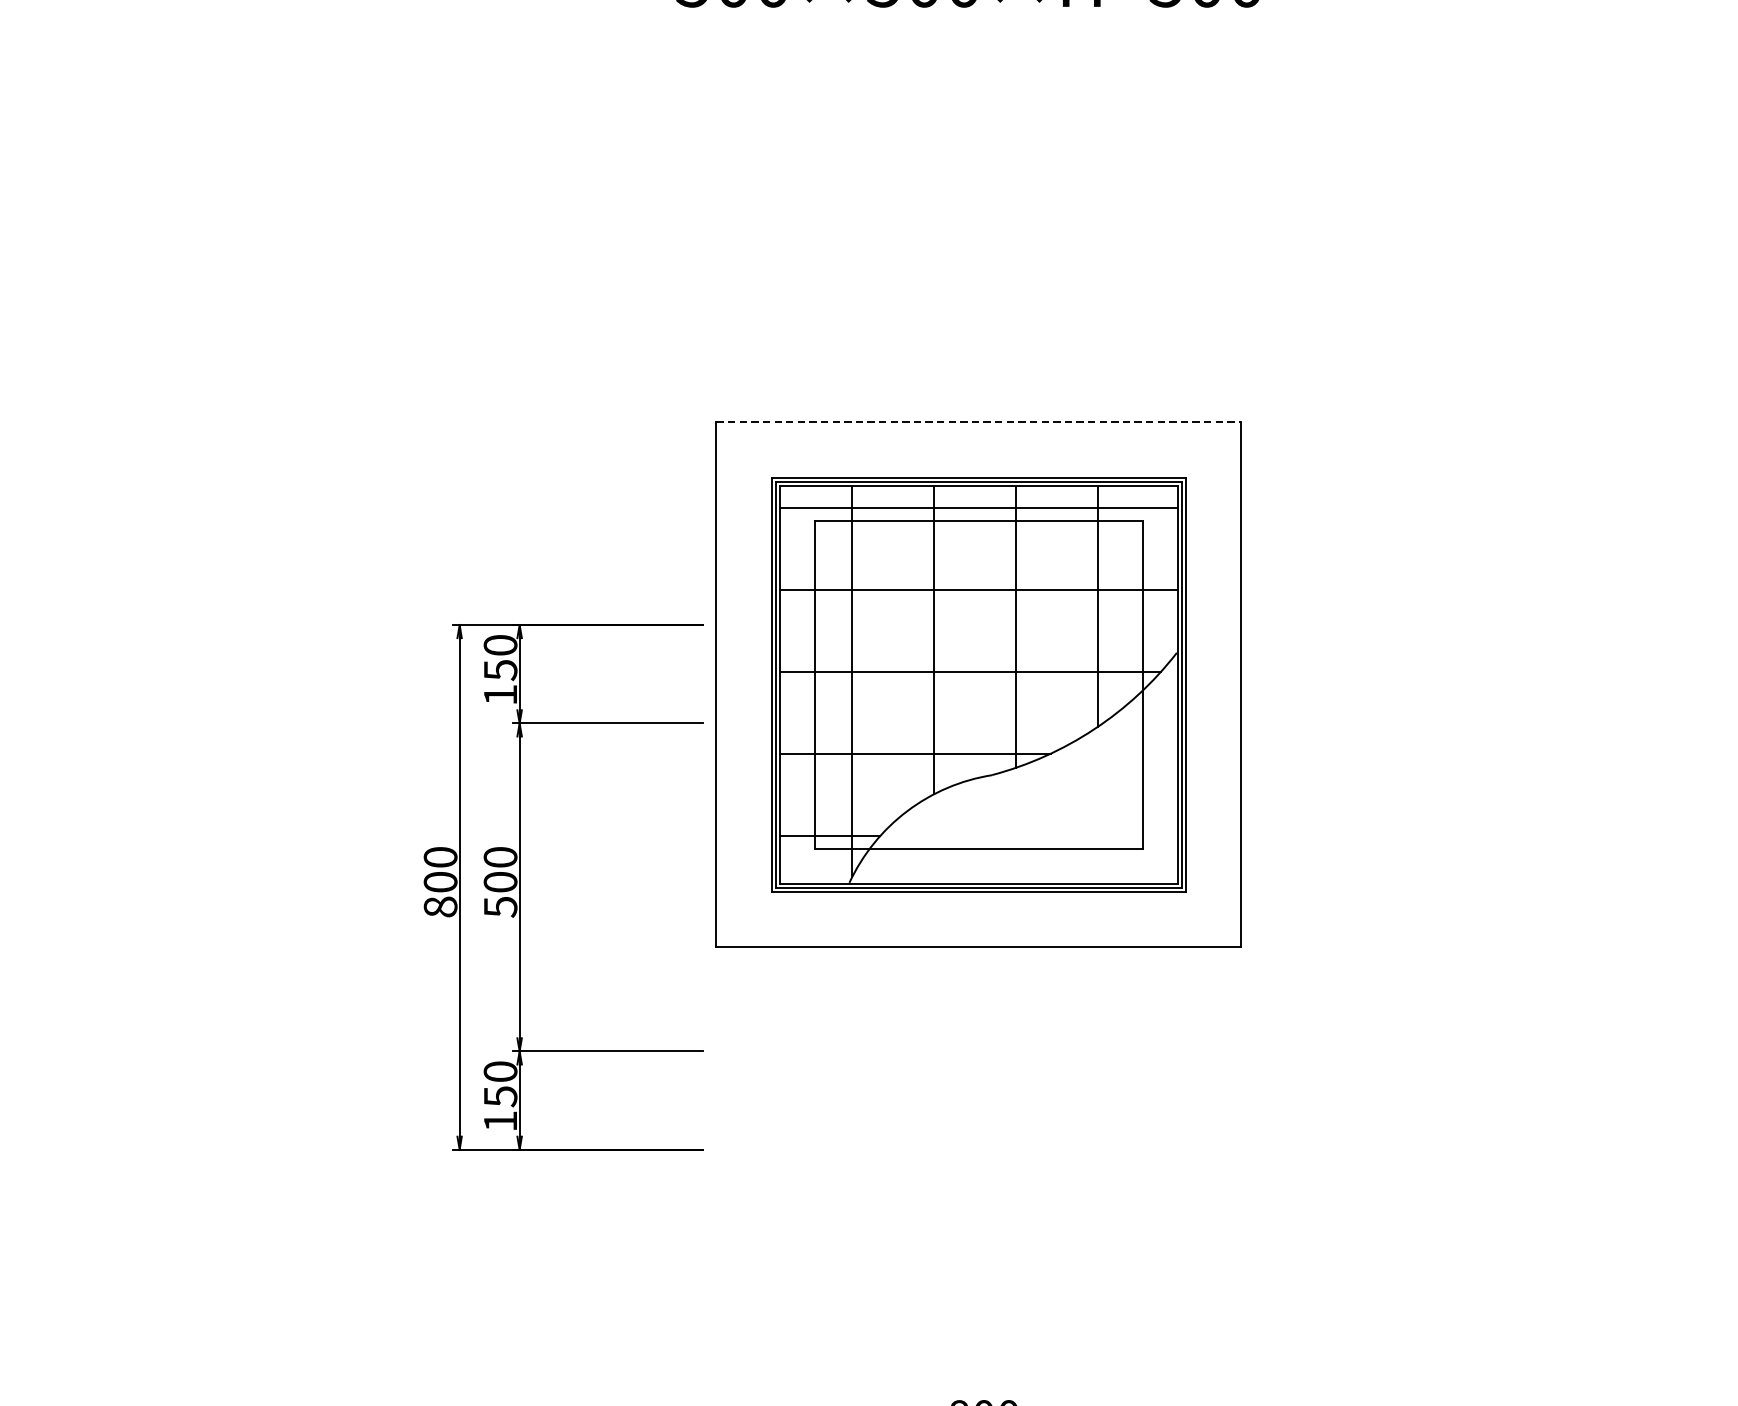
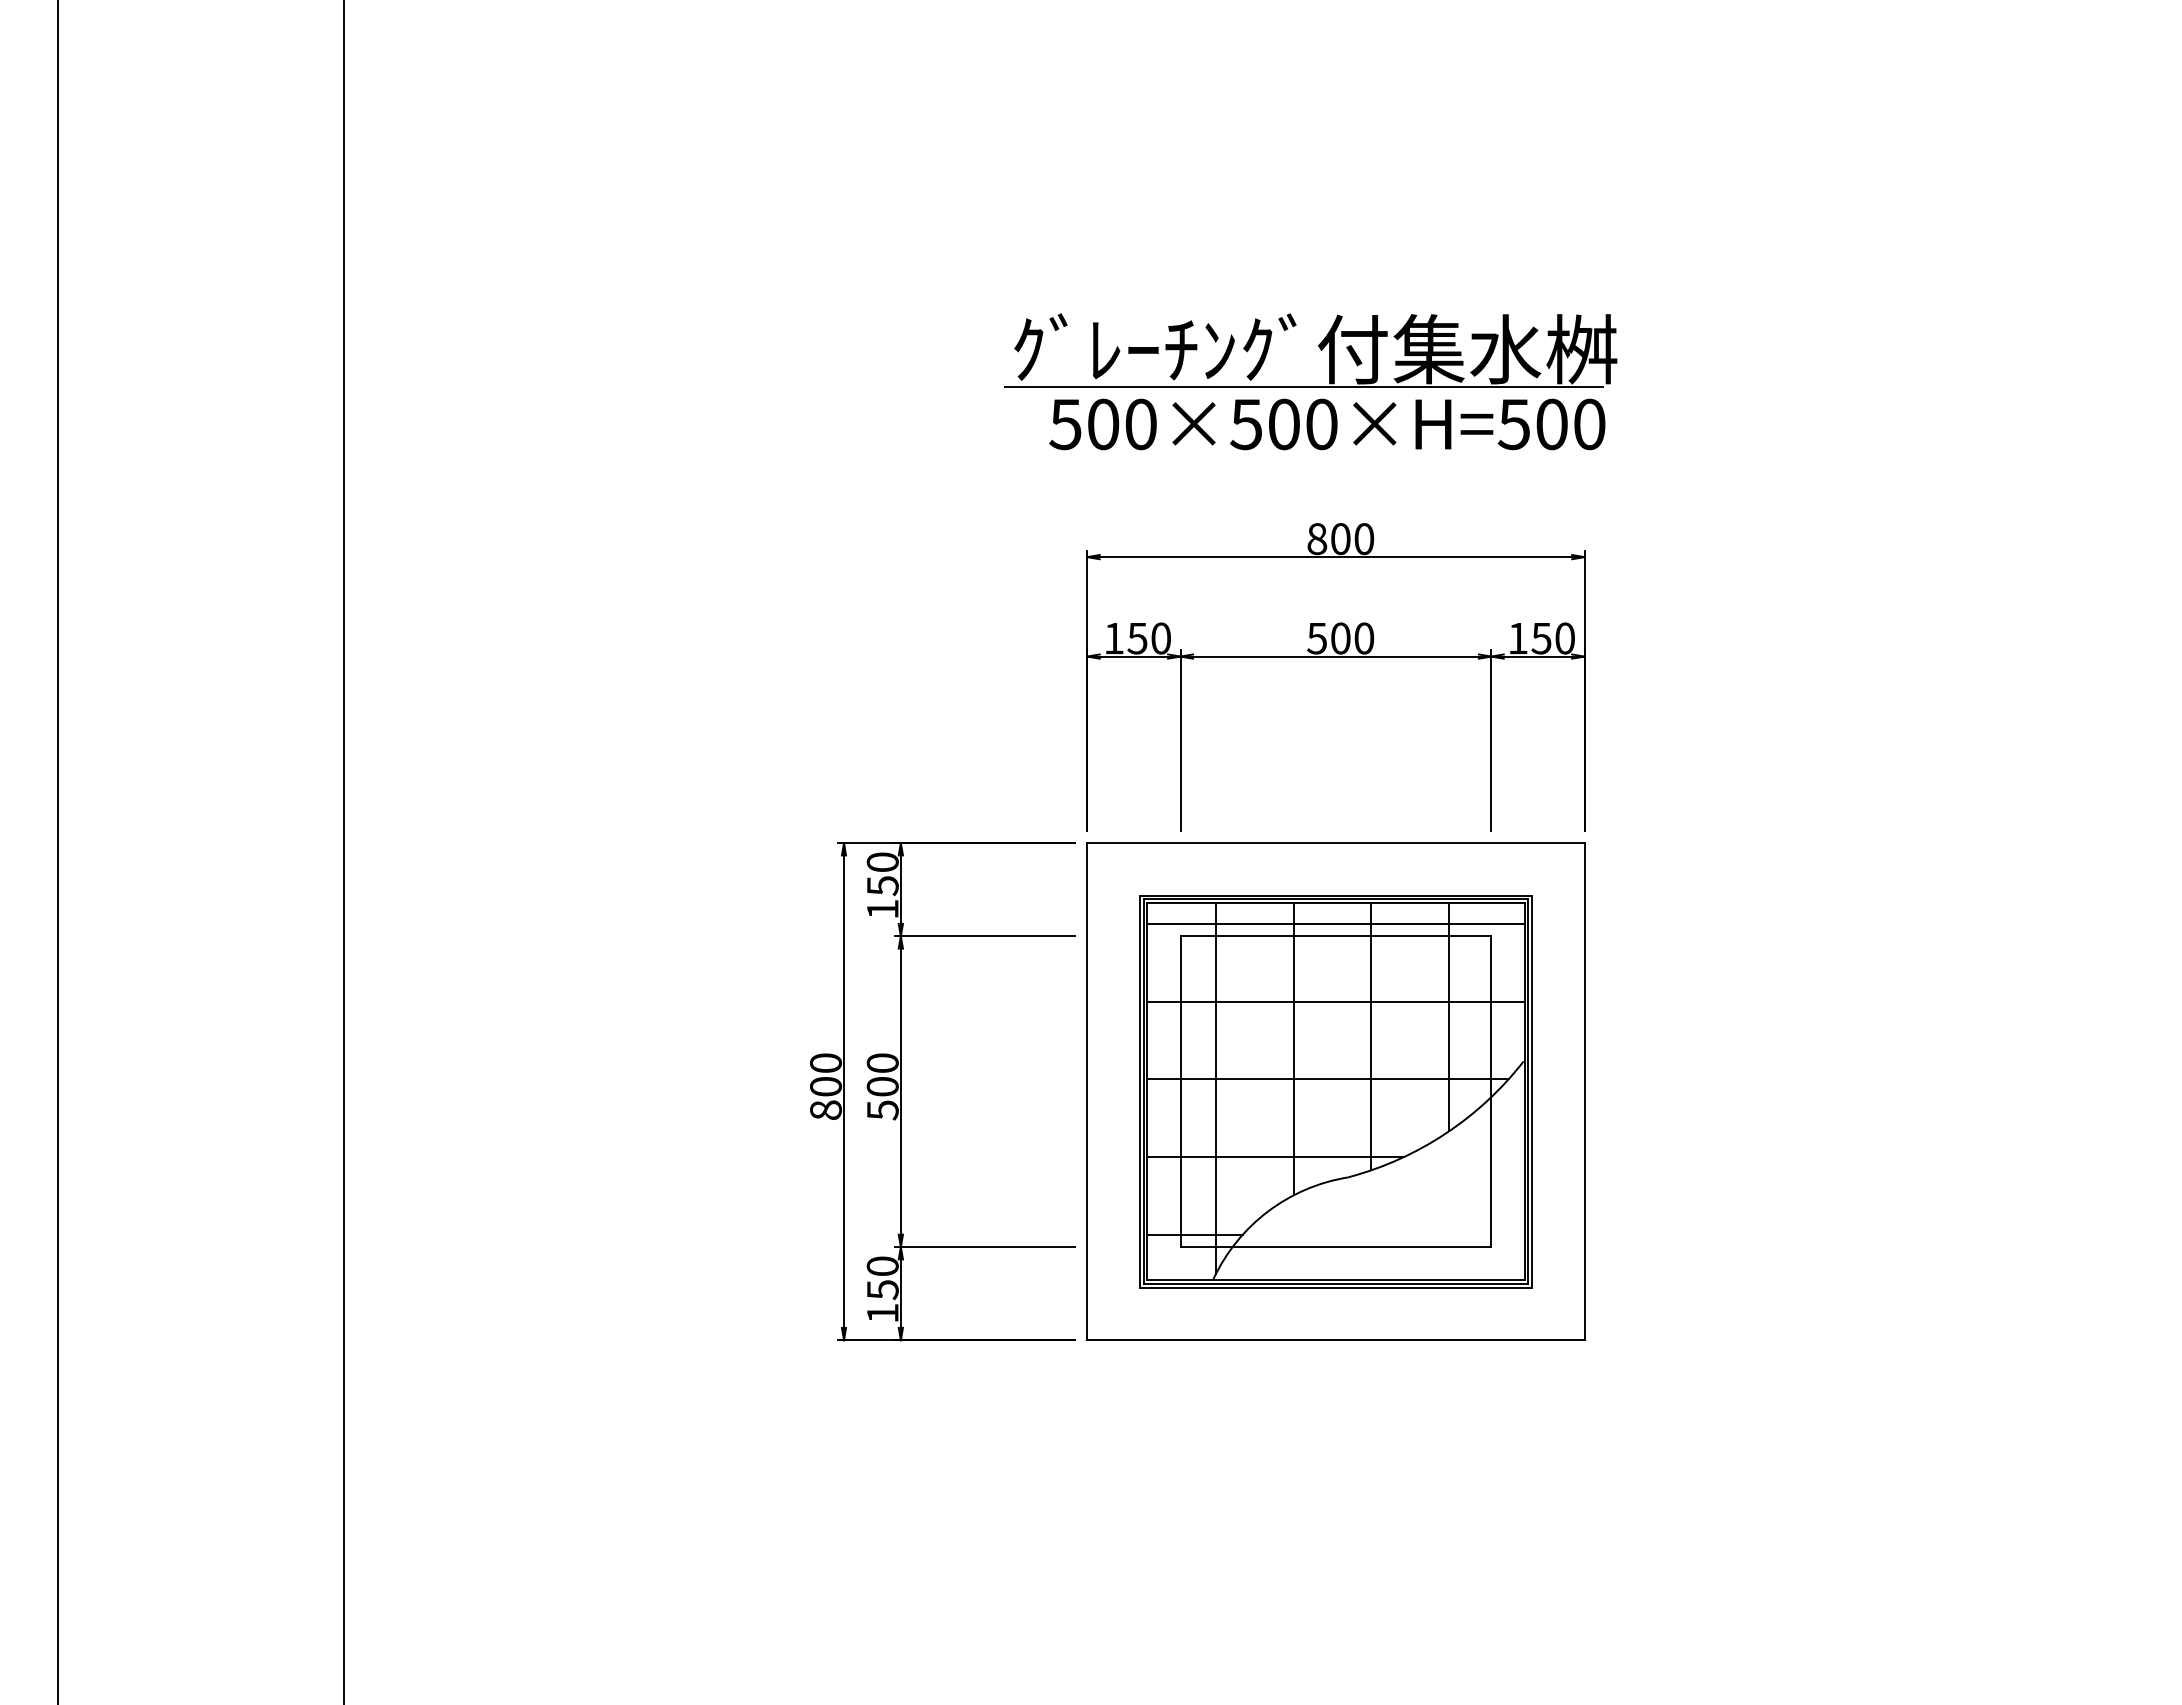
part: (978, 226) -> (1335, 657), added
line: (978, 422) -> (1335, 843), dashed -> solid
part: (520, 887) -> (901, 1091), moved

